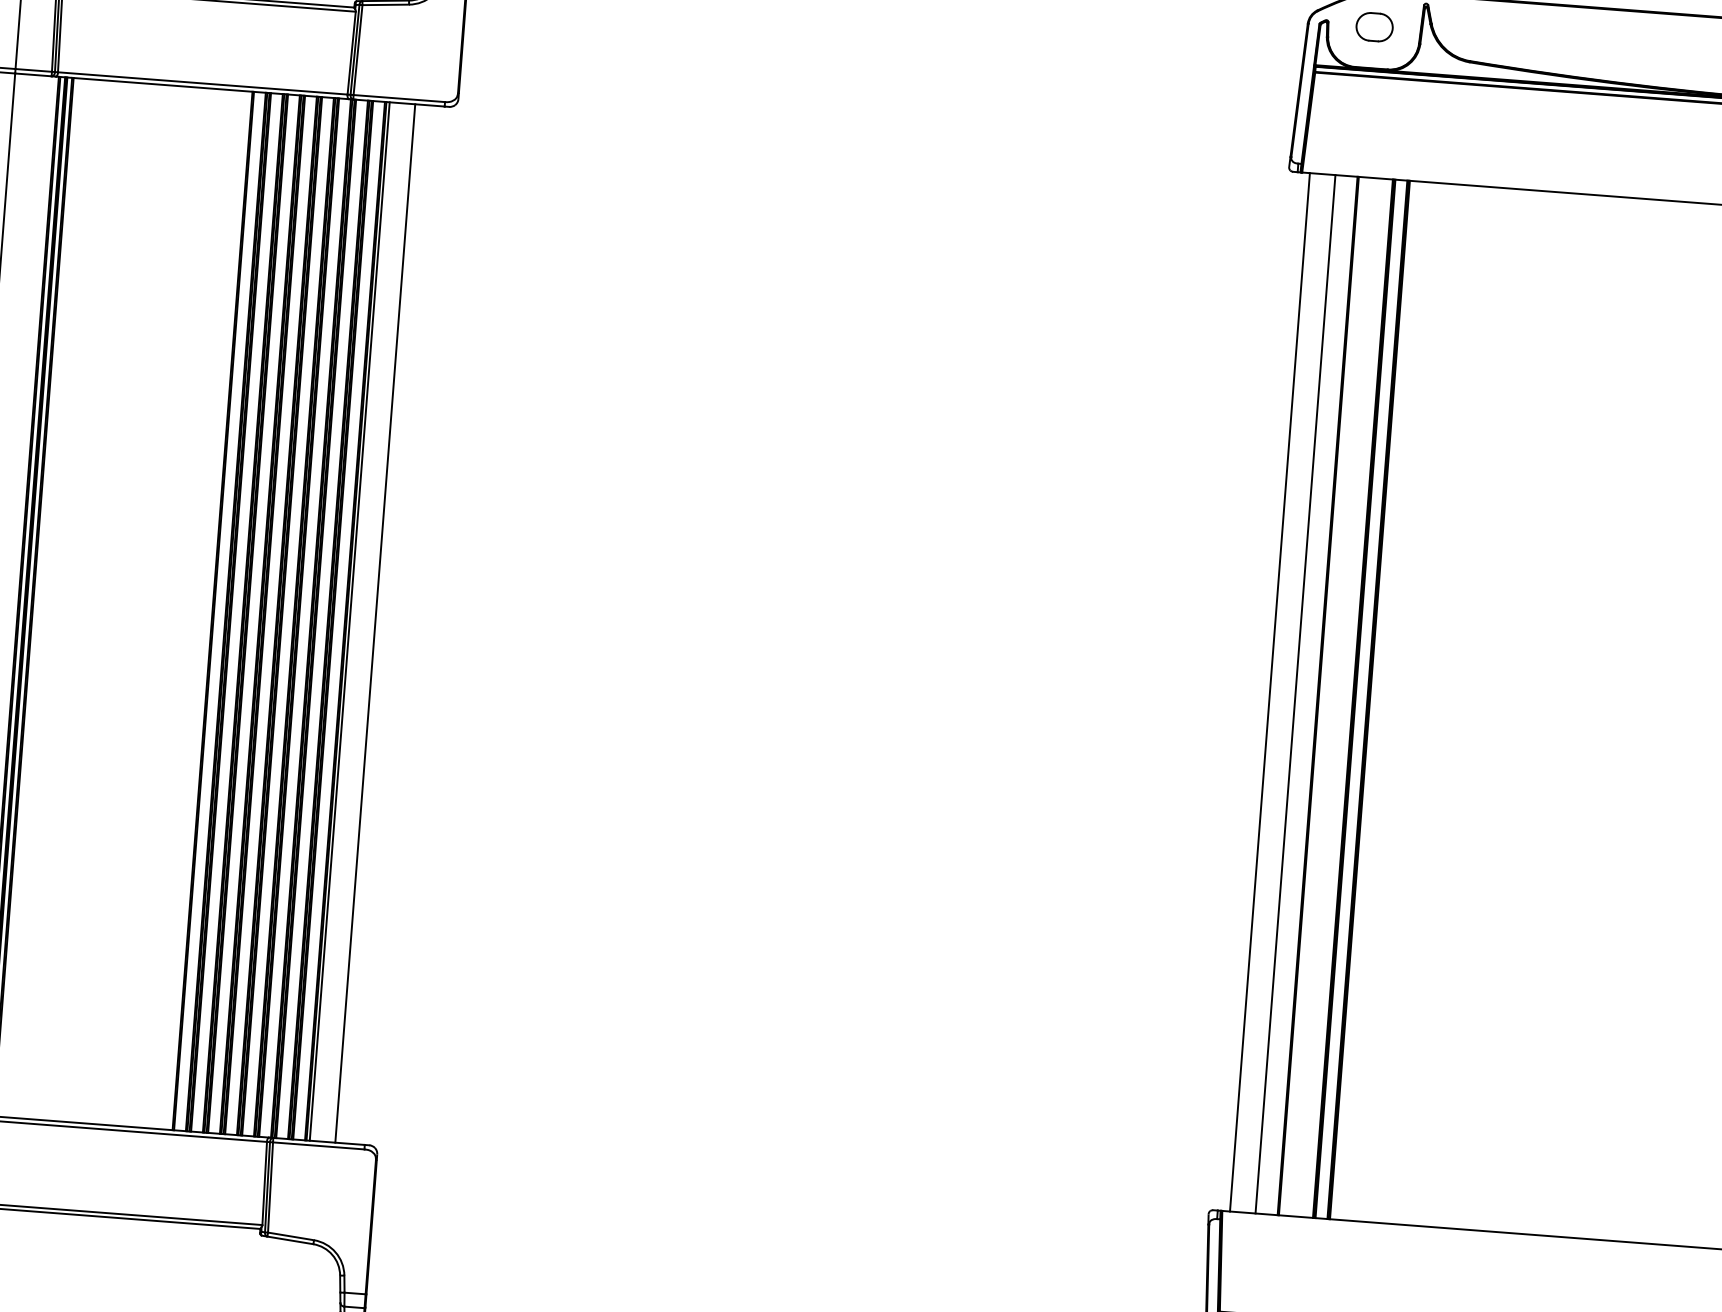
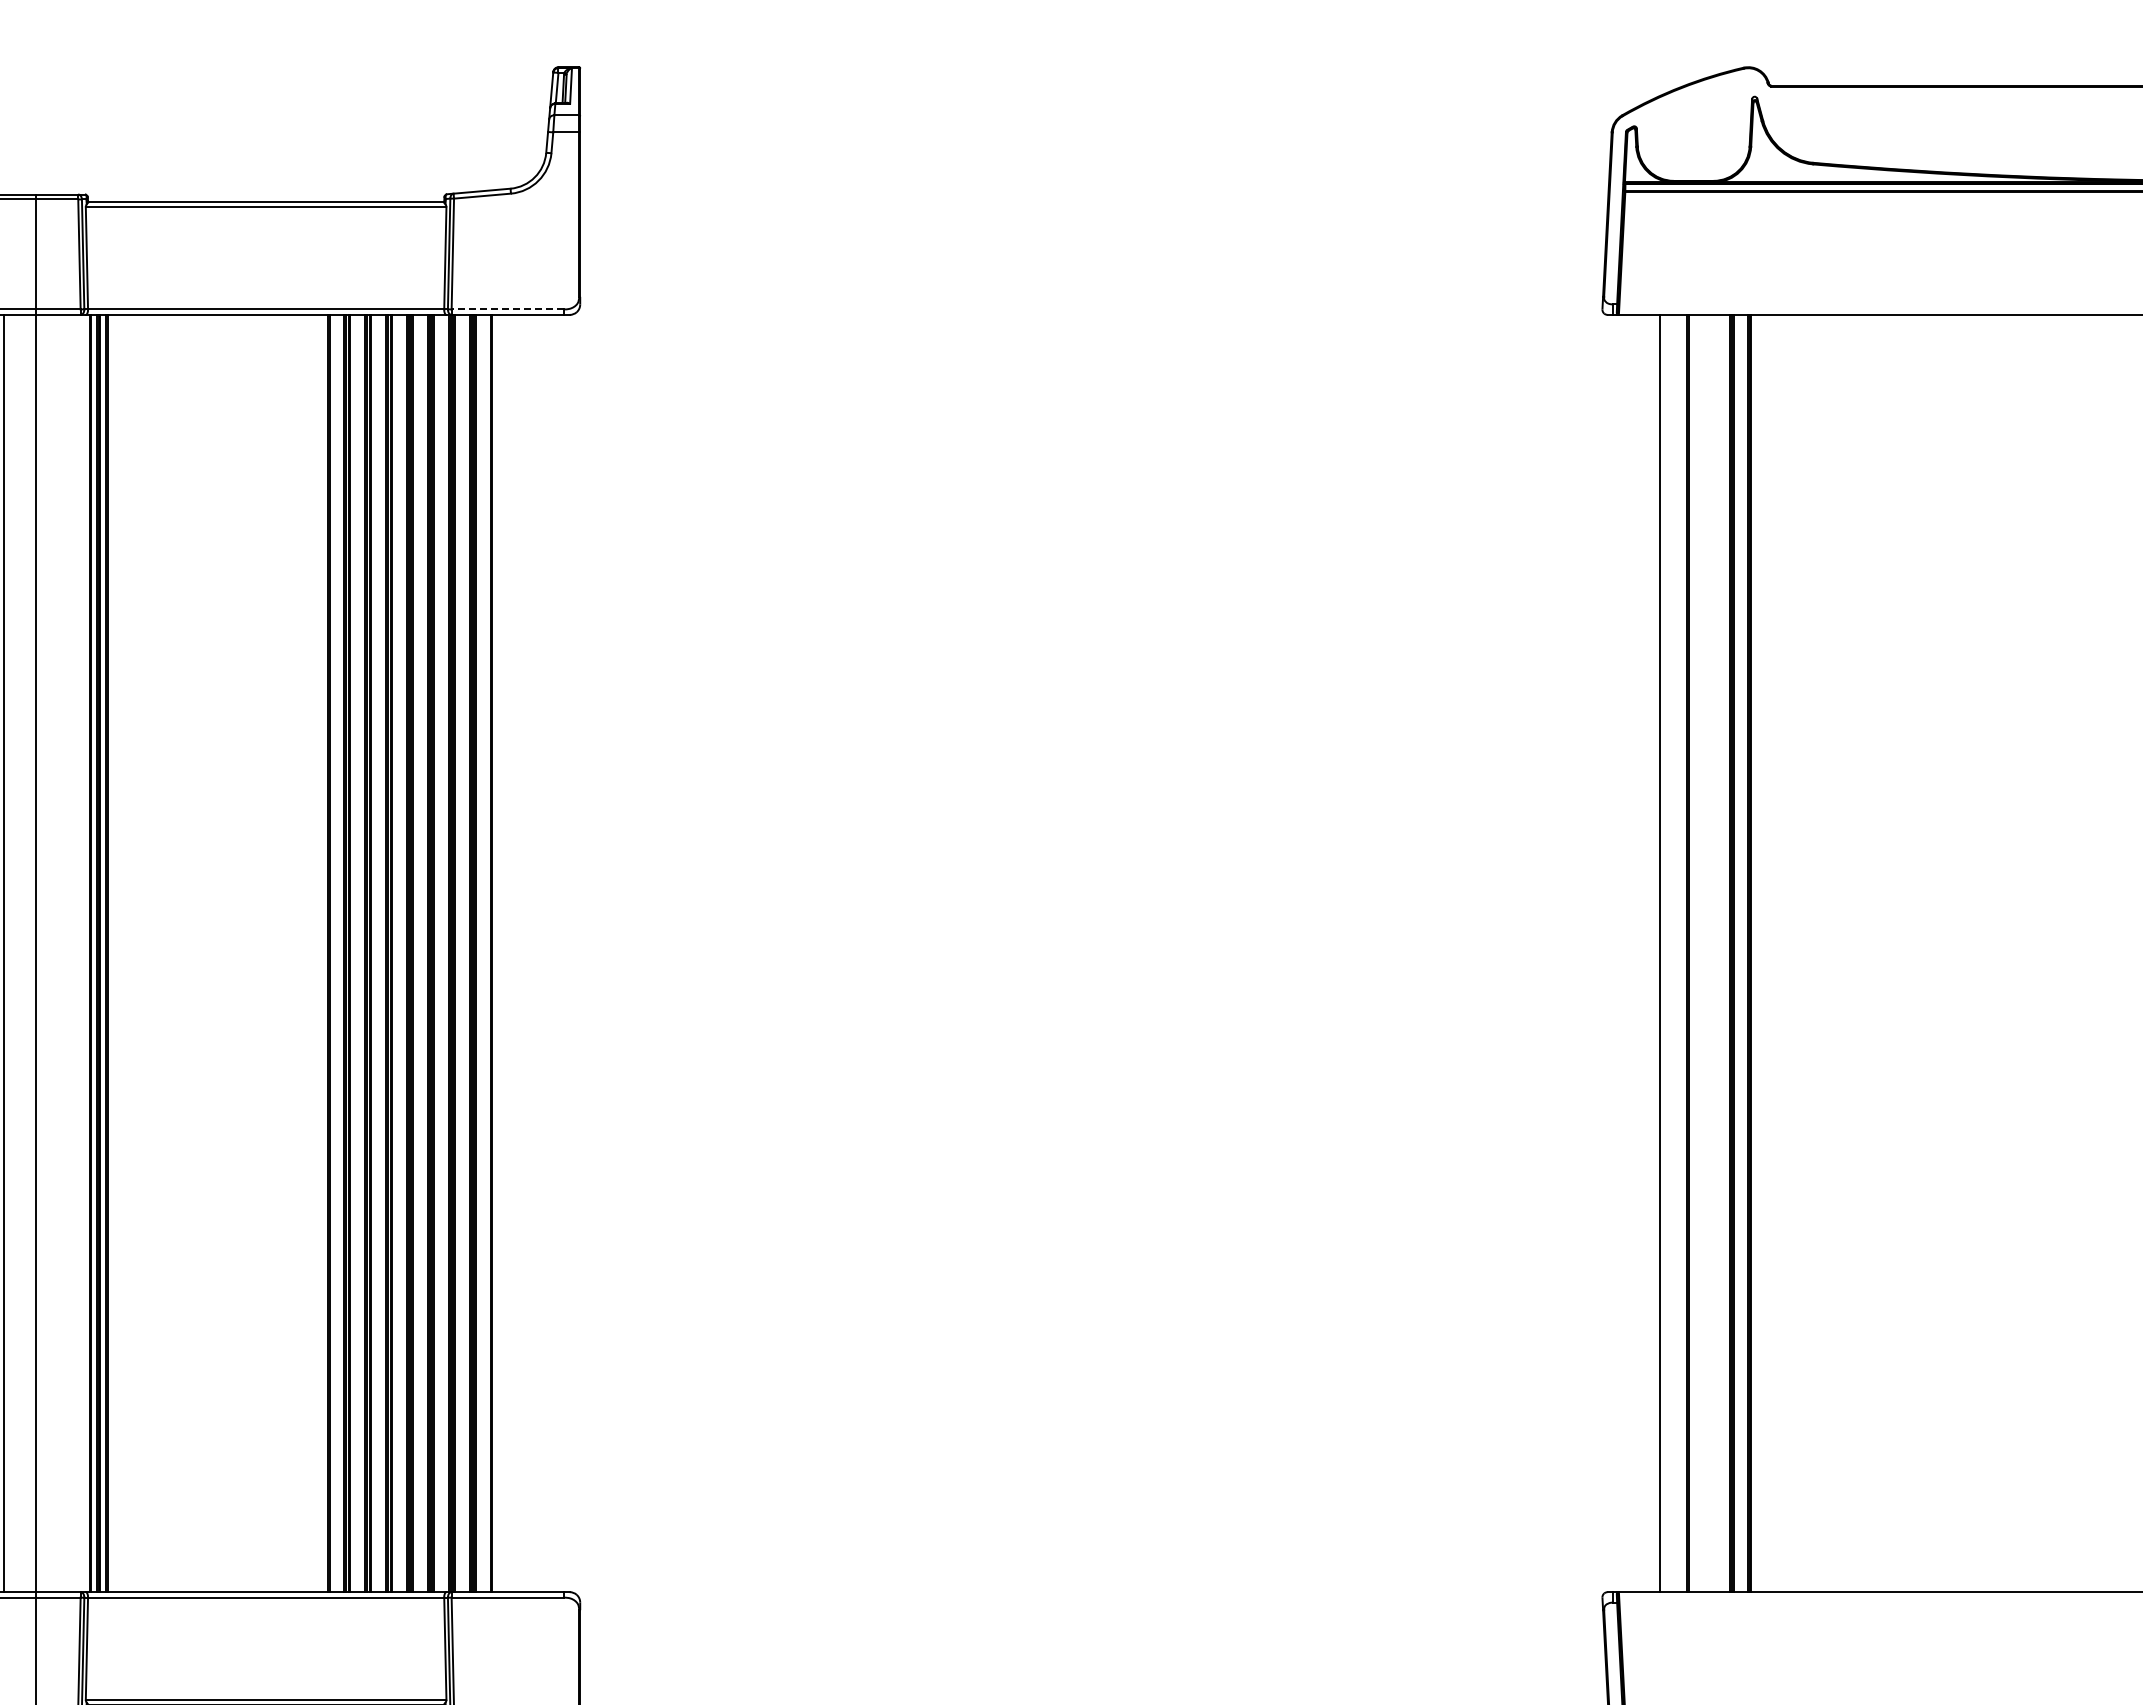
part: (1374, 27) -> (1693, 130), removed
line: (399, 98) -> (507, 309), solid -> dashed
line: (349, 621) -> (496, 953), removed
line: (374, 623) -> (527, 953), removed
line: (1270, 692) -> (1628, 953), removed

